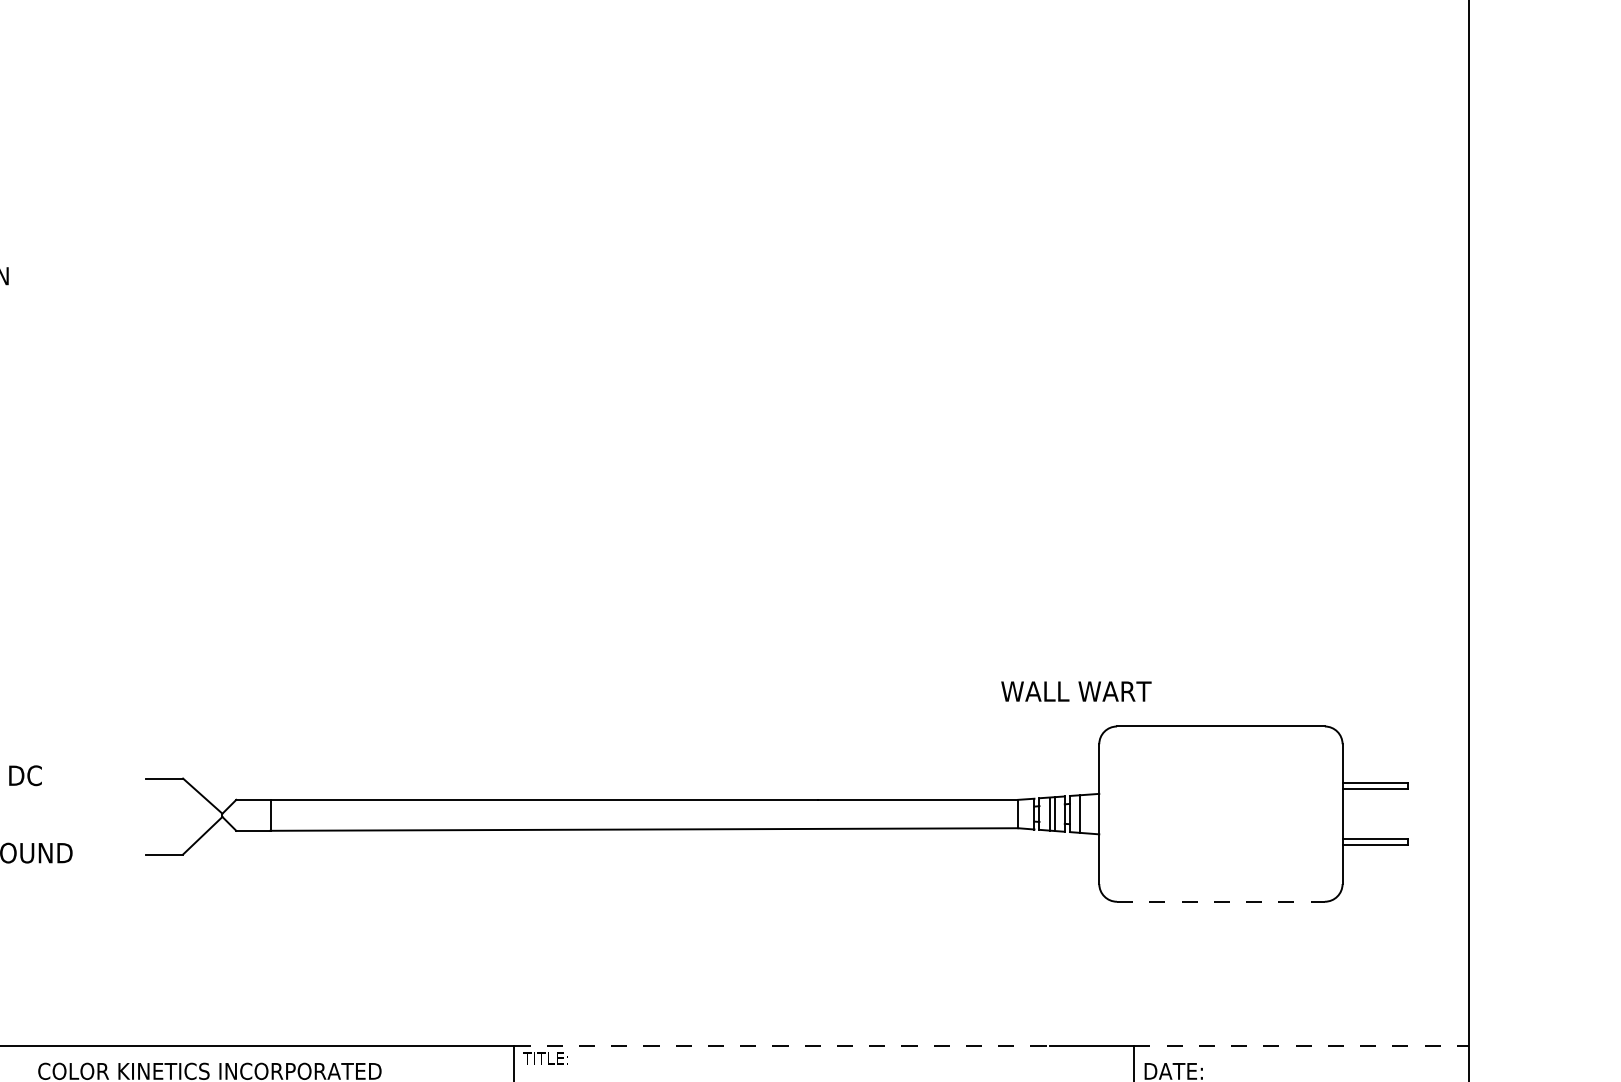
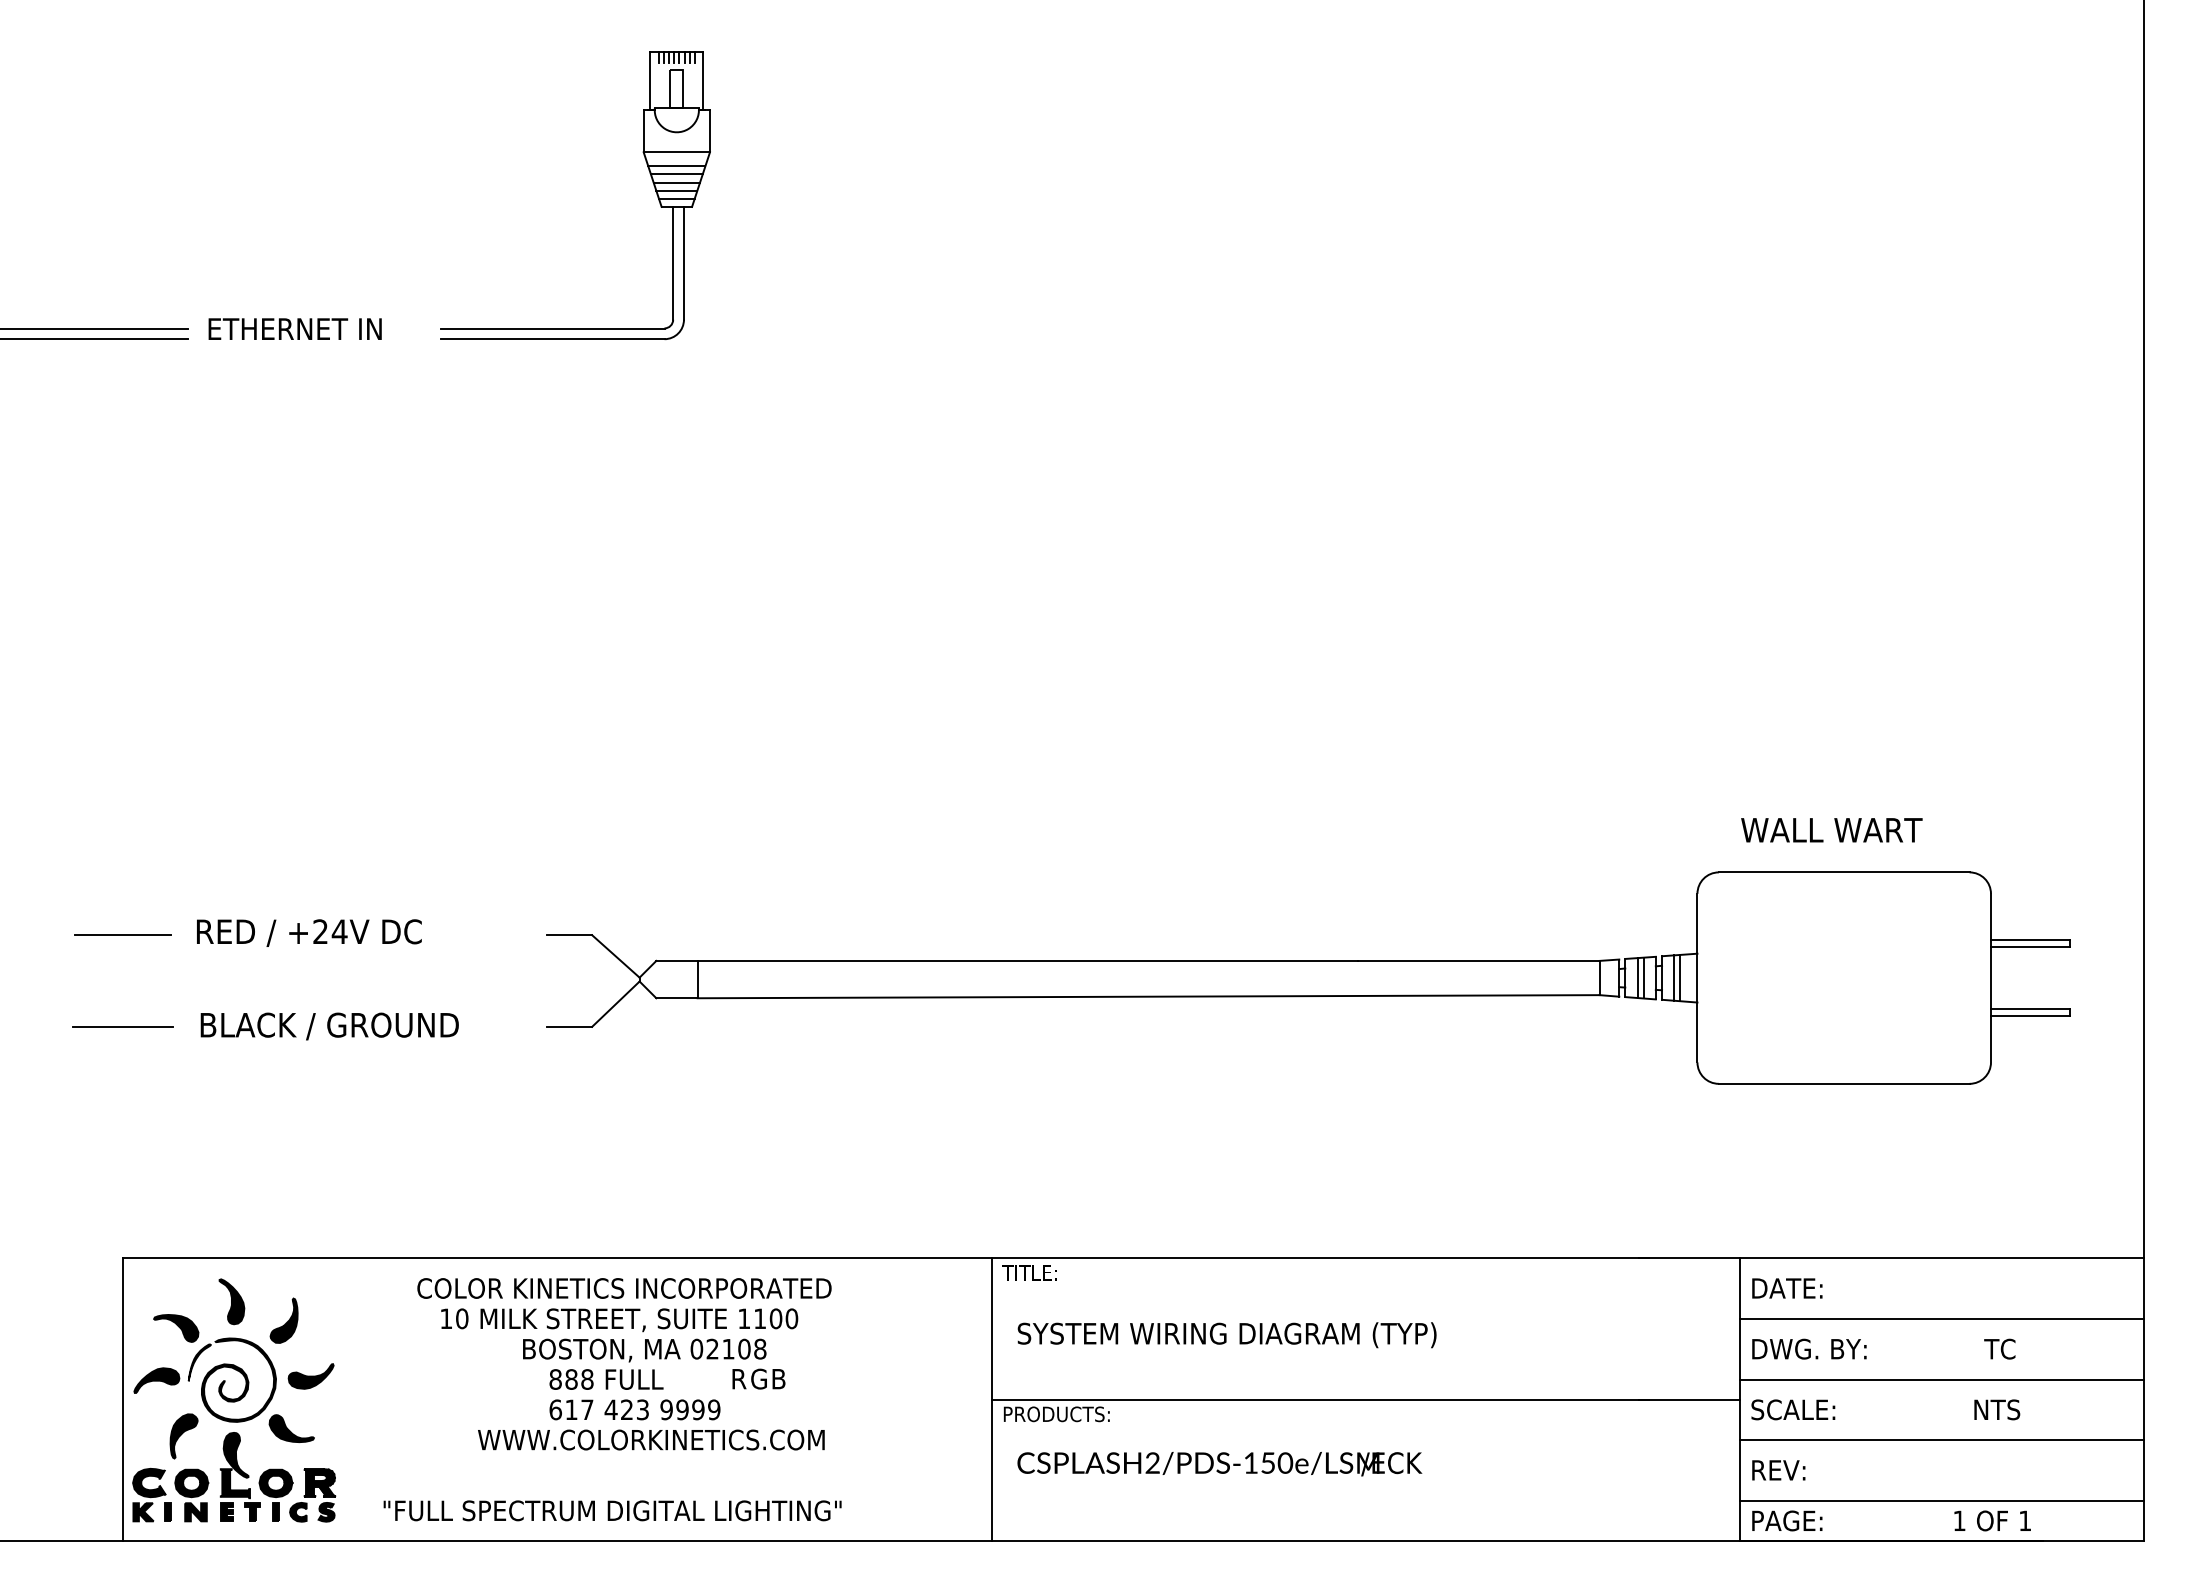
part: (229, 144) -> (648, 170), added
text: (1076, 691) -> (1831, 830), moved
line: (1085, 813) -> (1680, 977), added
line: (1221, 901) -> (1844, 1083), dashed -> solid
line: (786, 1046) -> (1320, 1258), dashed -> solid
line: (1302, 1046) -> (1942, 1258), dashed -> solid

